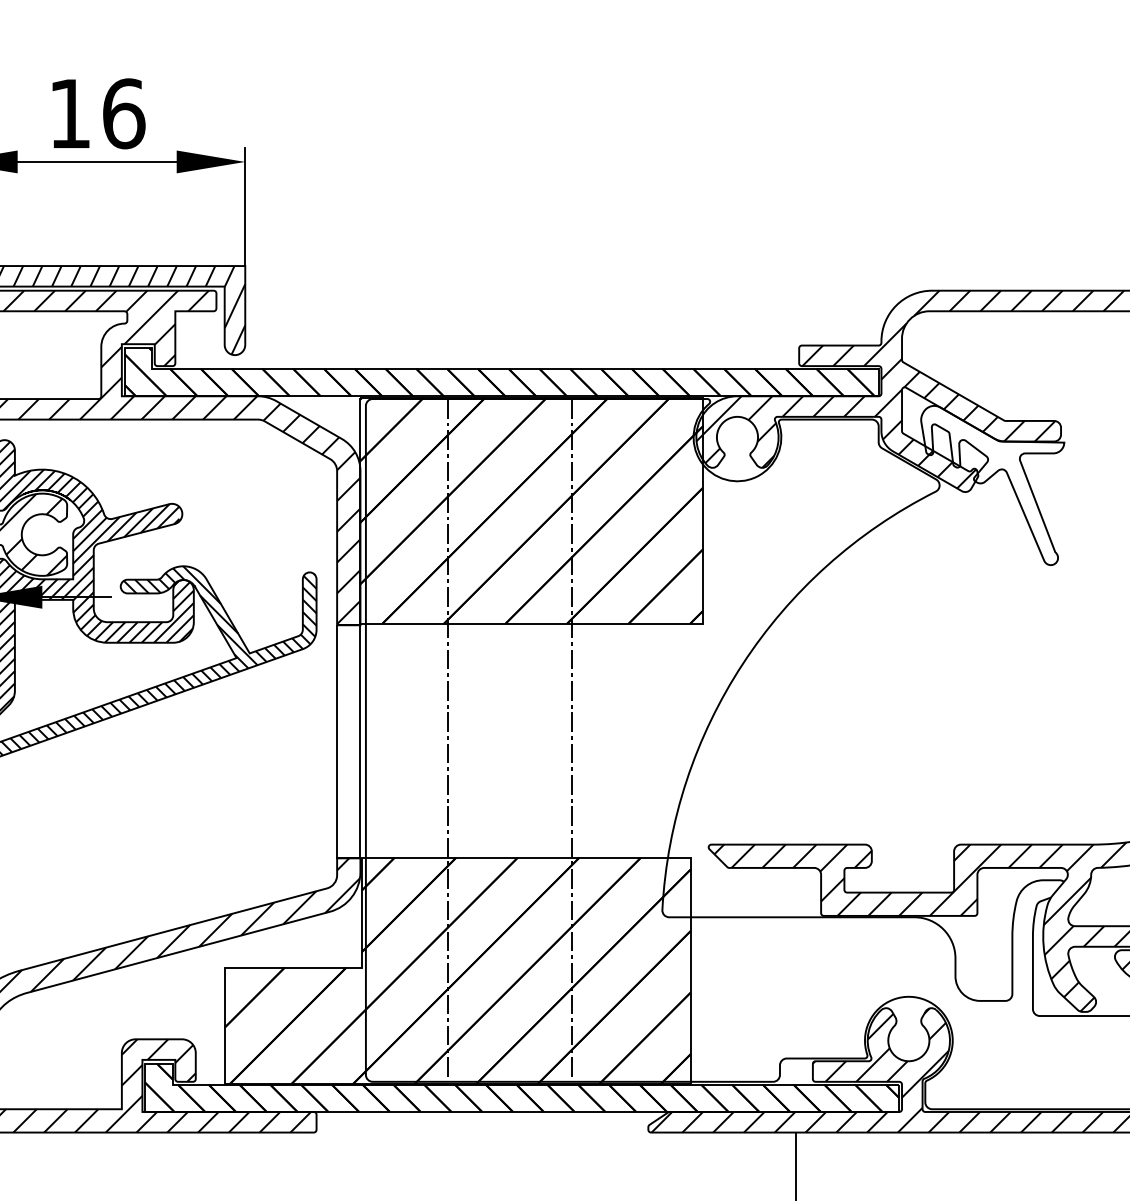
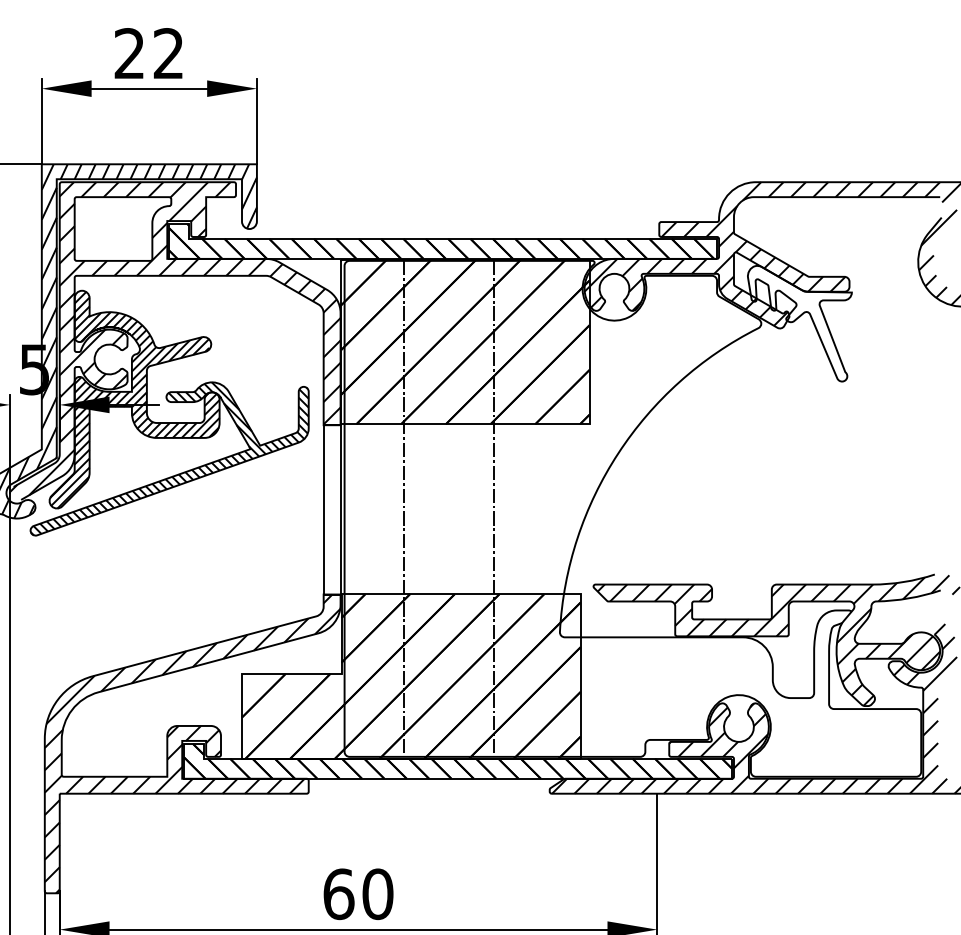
text: (97, 113) -> (149, 53), 16 -> 22

